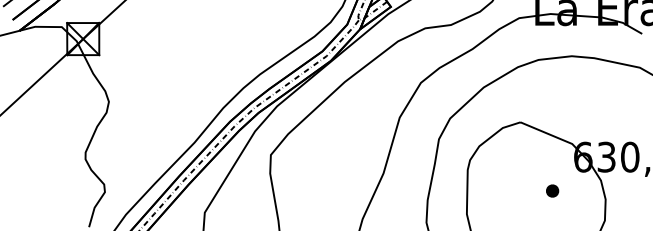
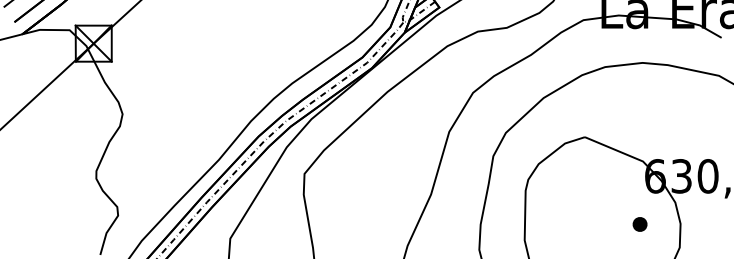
part: (552, 190) -> (639, 223), moved

